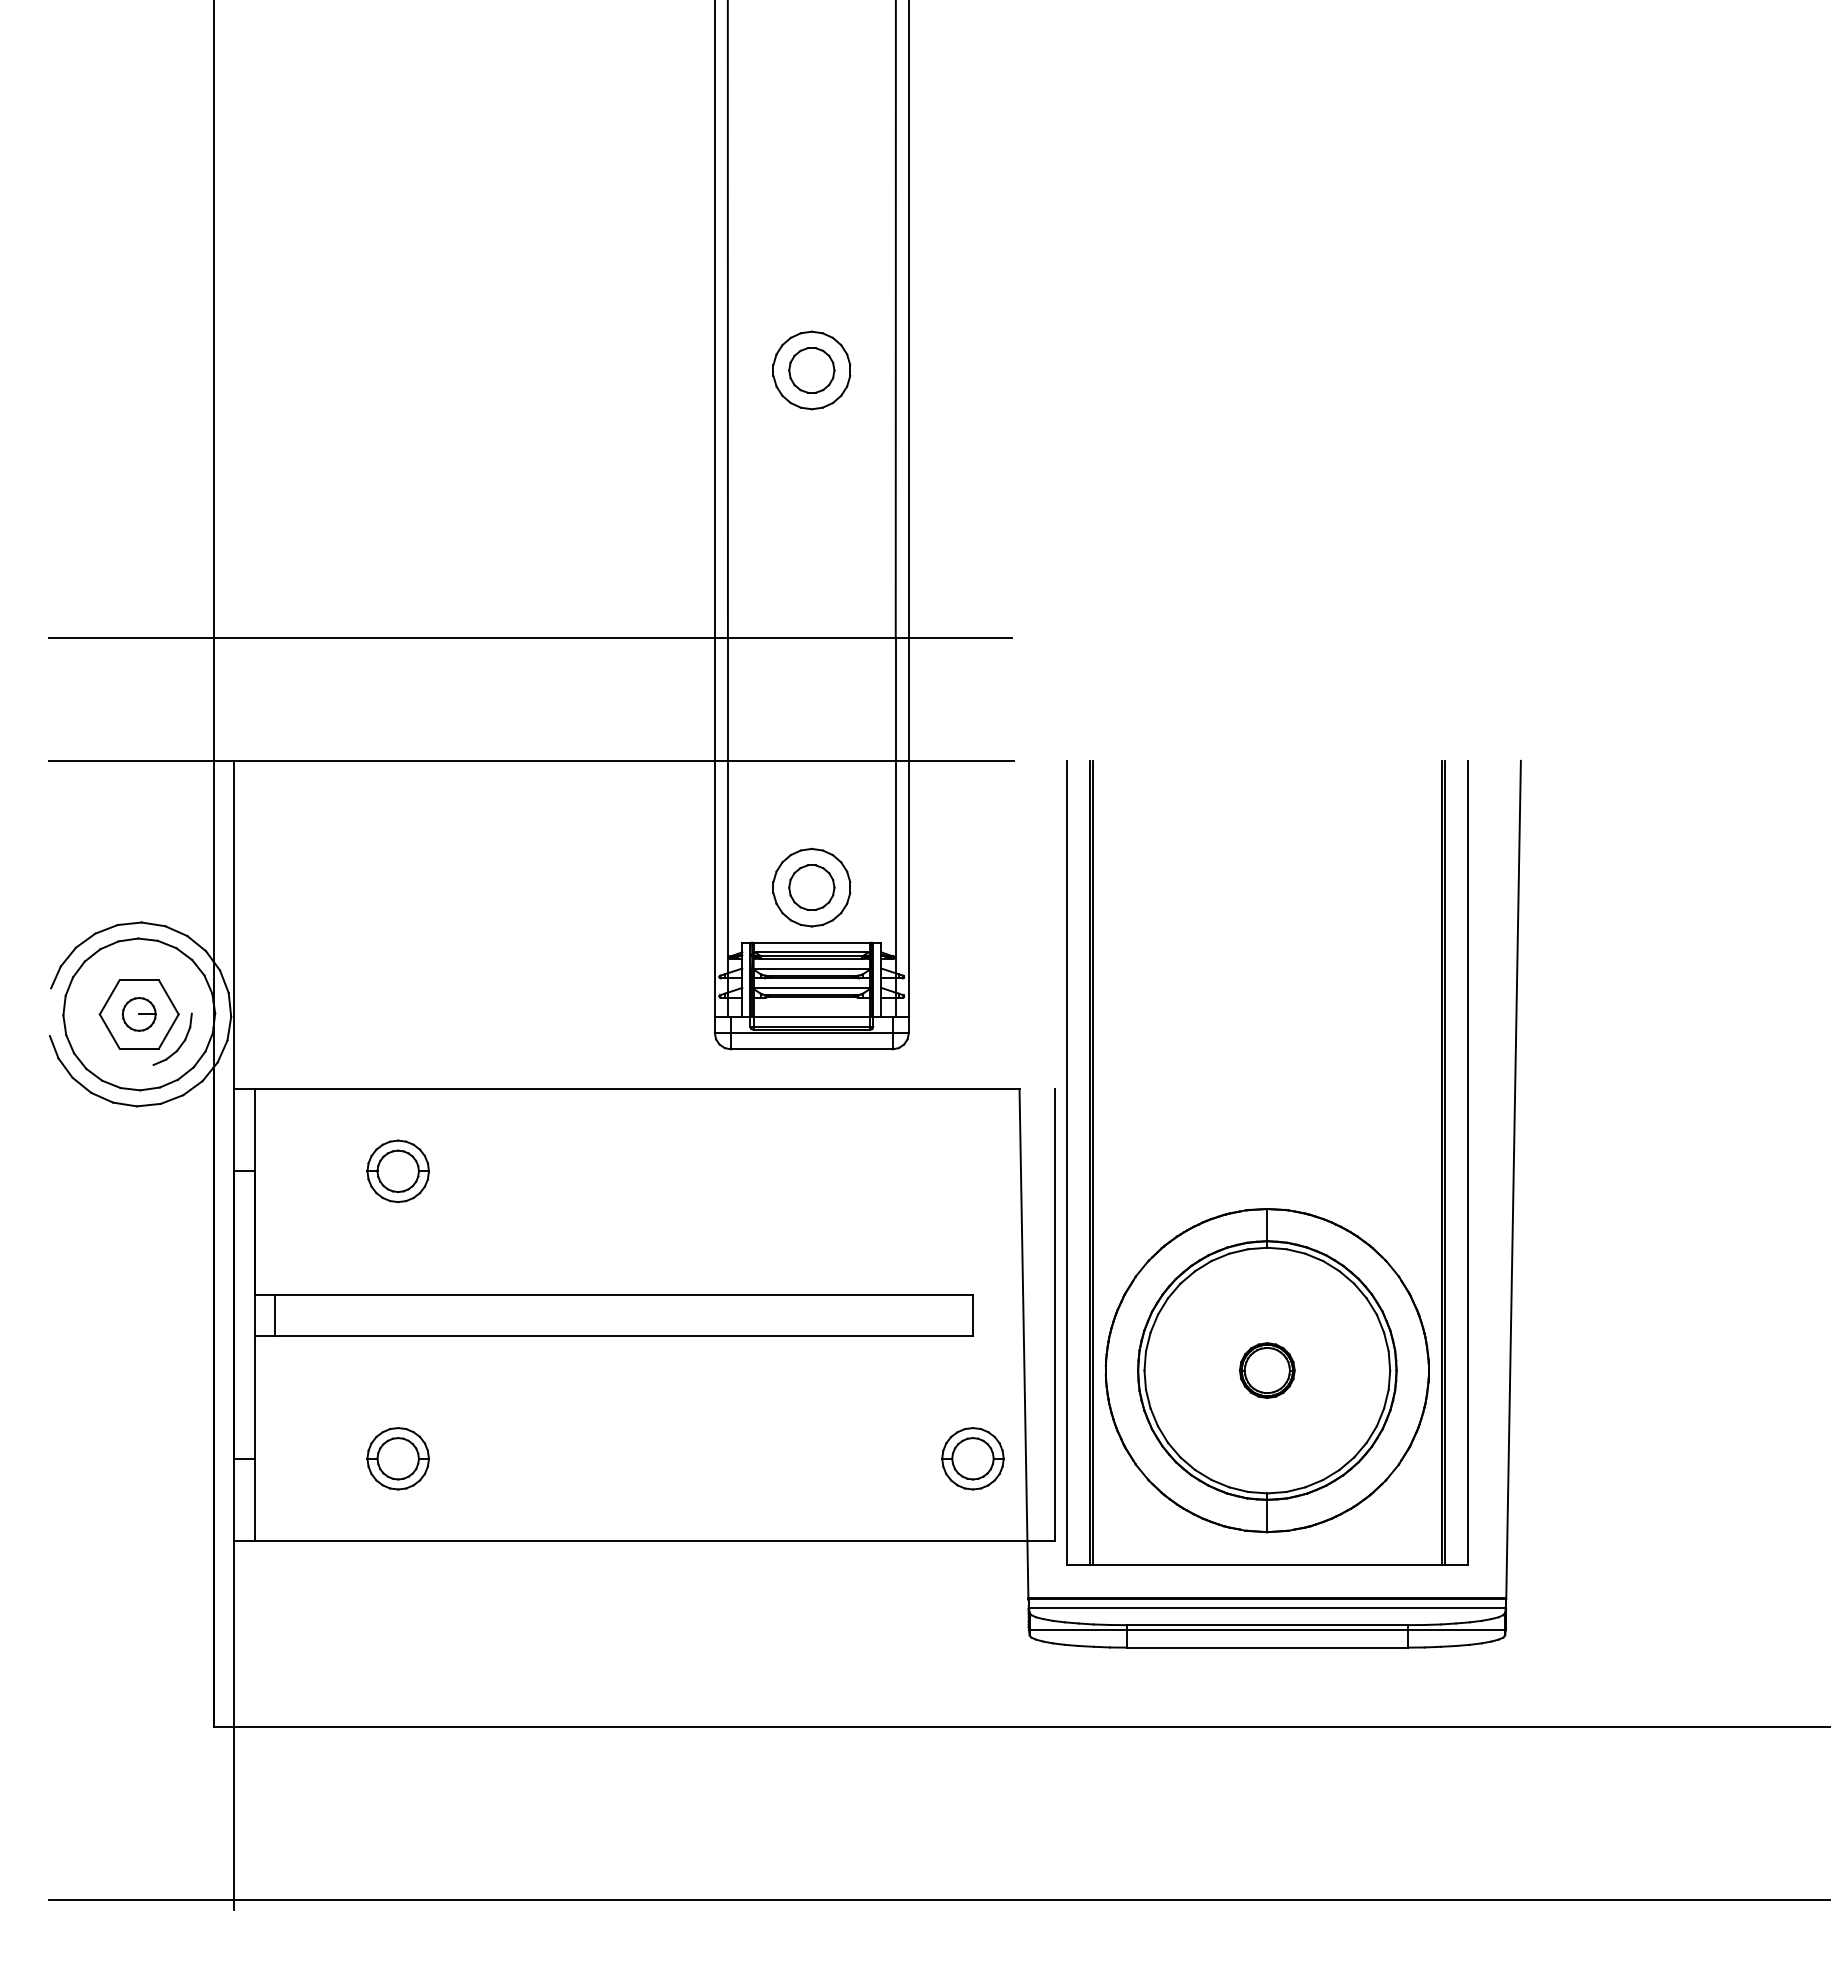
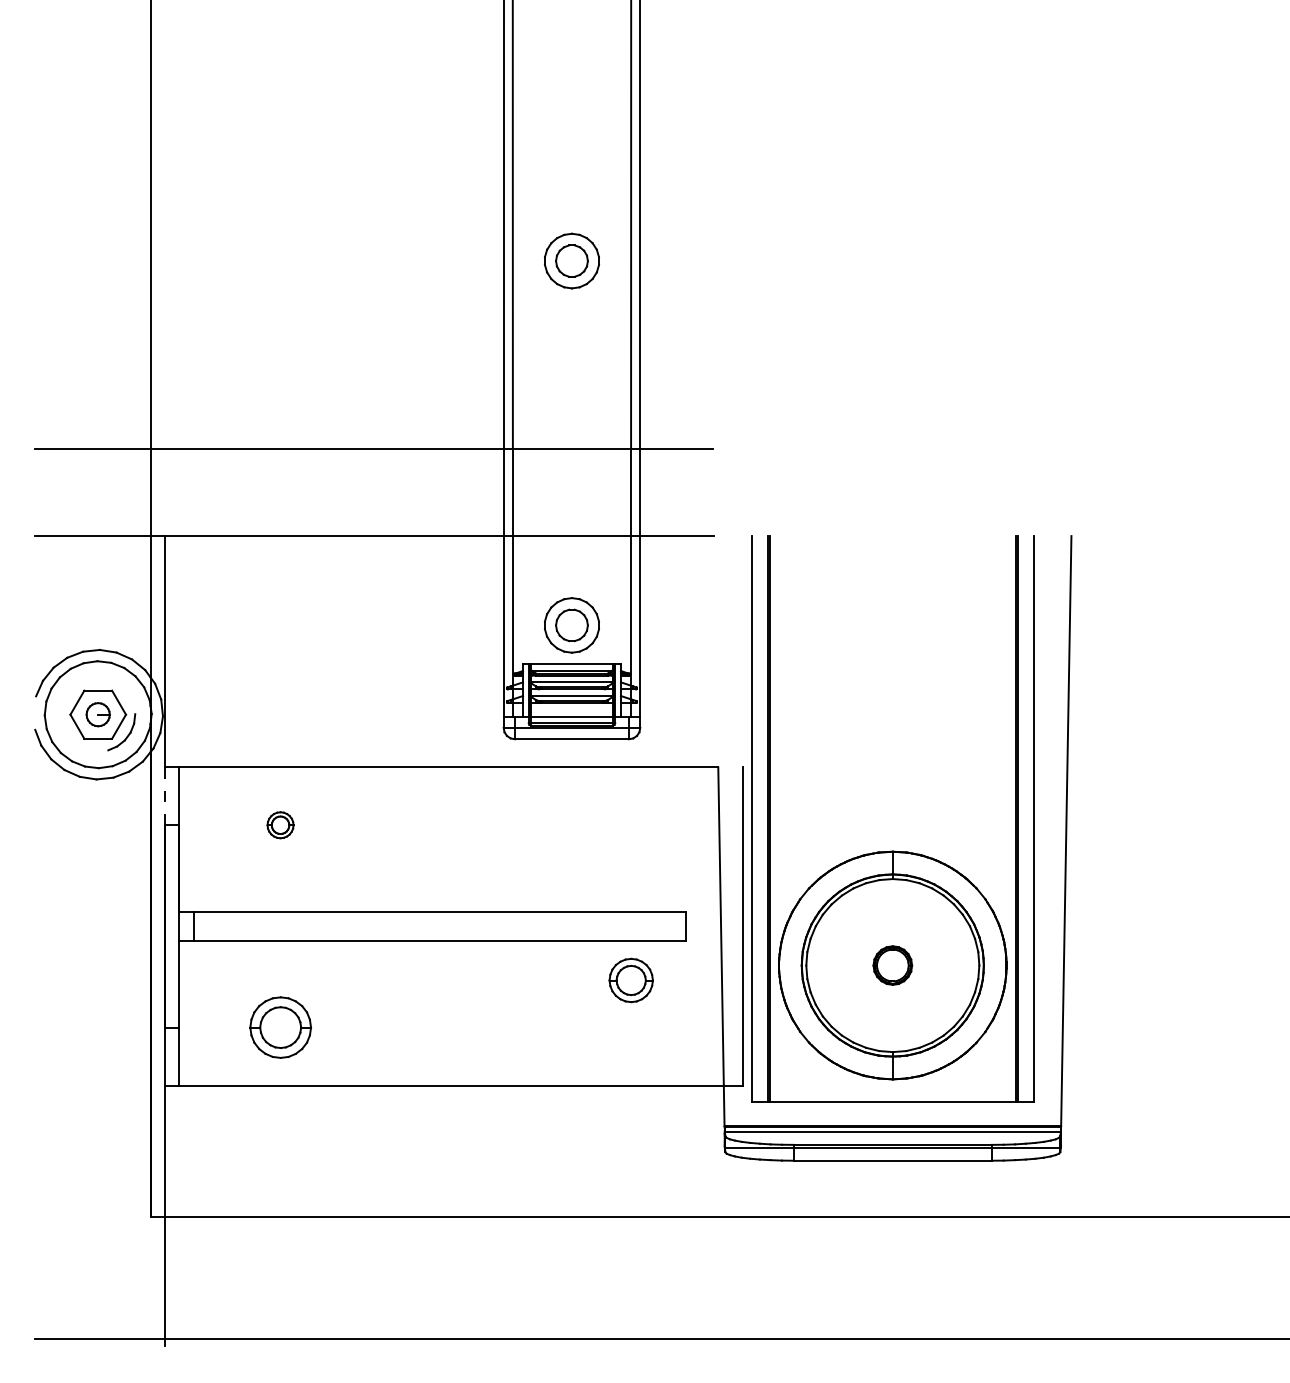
line: (234, 1129) -> (165, 795), solid -> dashed
part: (397, 1171) -> (280, 825), size x0.6
part: (397, 1458) -> (280, 1027), size x1.4
part: (972, 1458) -> (630, 980), moved

